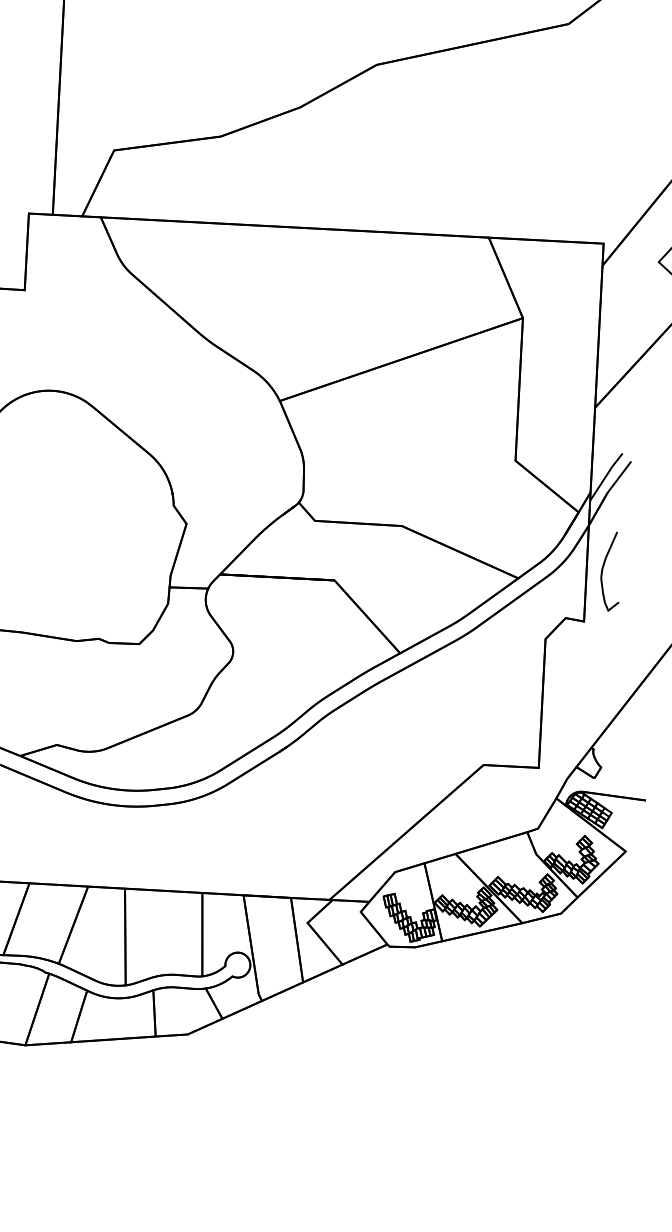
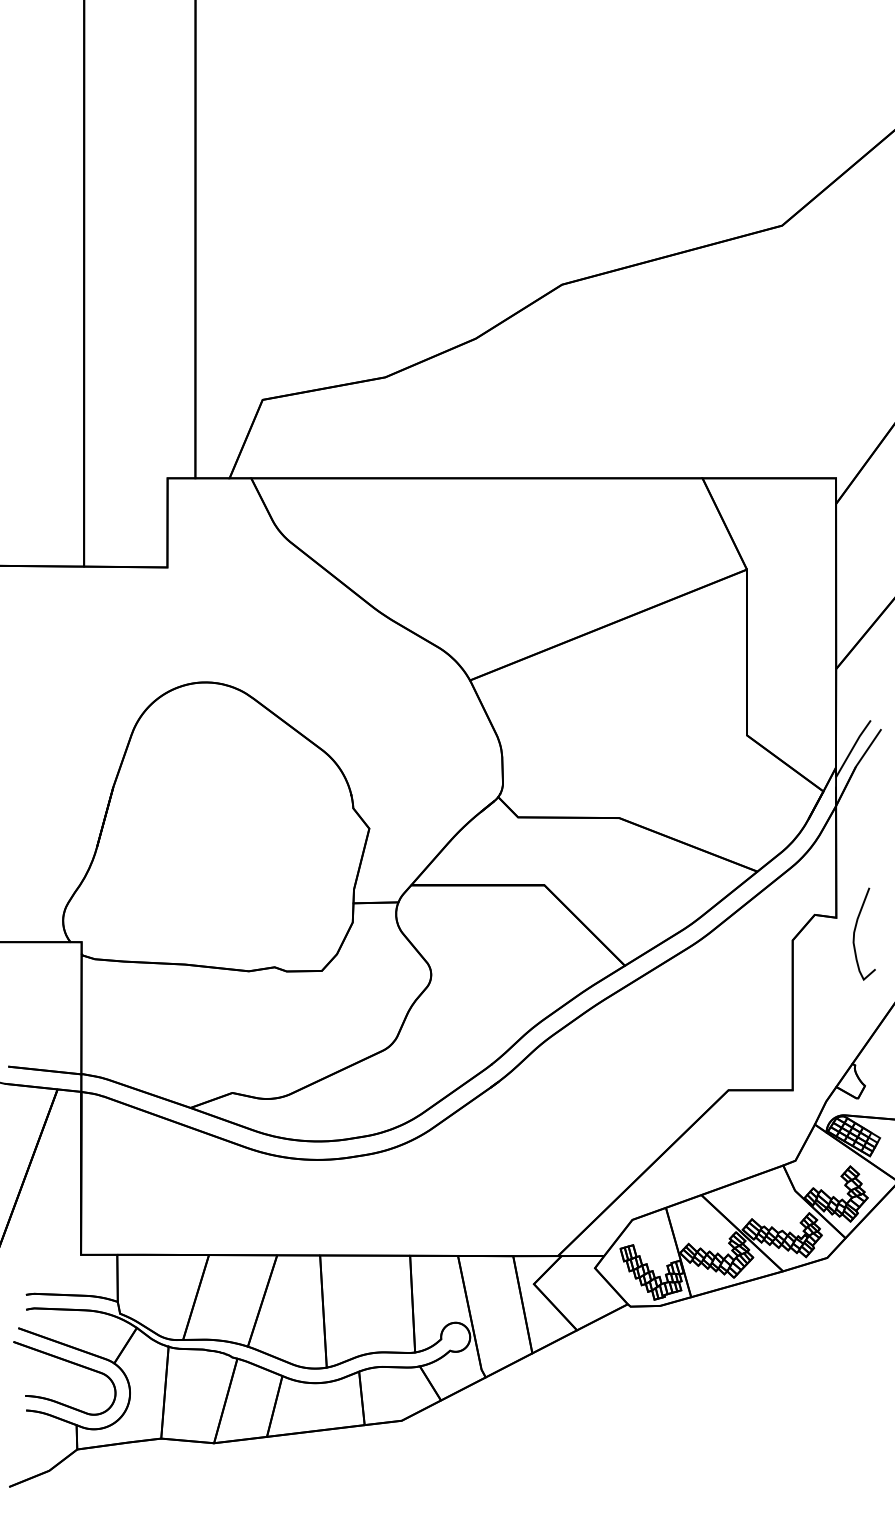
curve: (603, 569) -> (855, 932), moved

